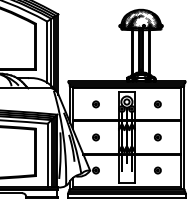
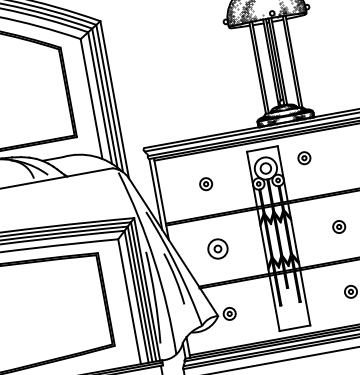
part: (157, 104) -> (303, 158), moved
part: (95, 137) -> (216, 249), size x1.6

